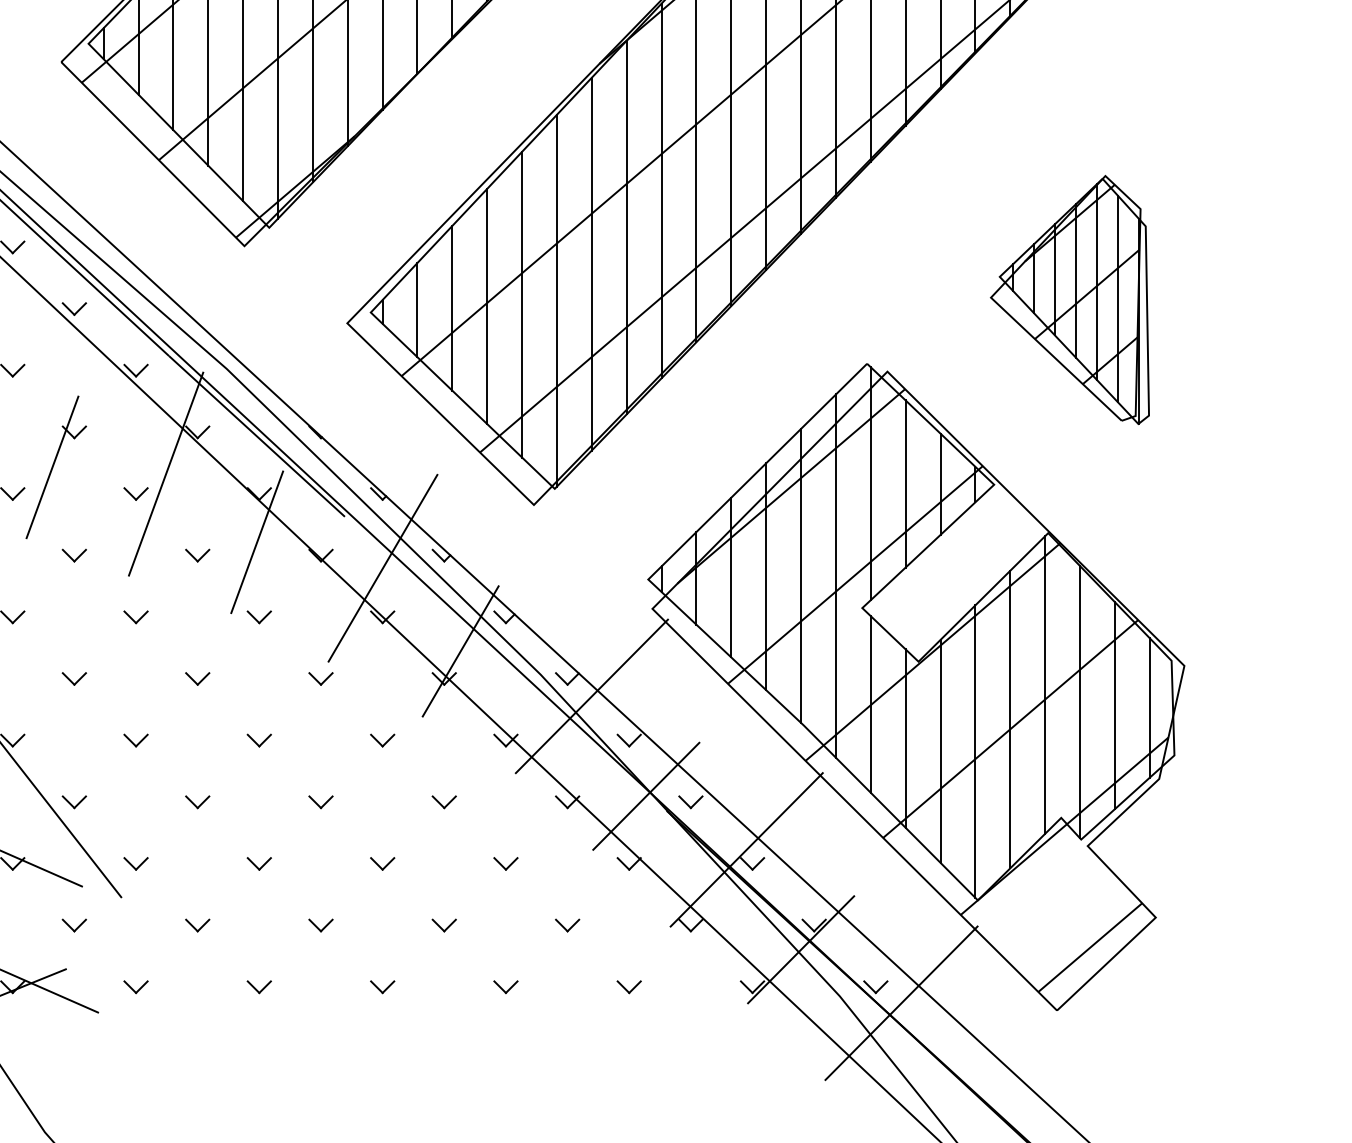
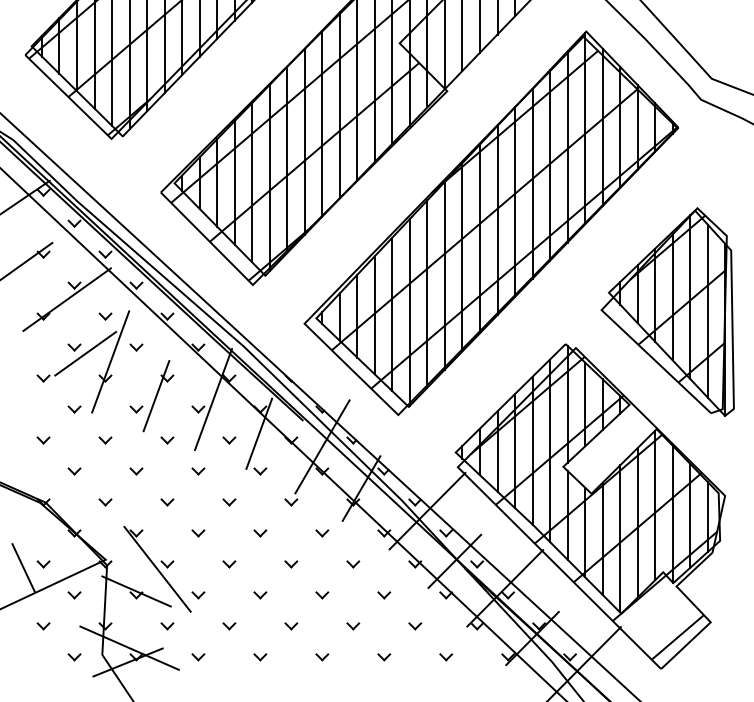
part: (1069, 298) -> (667, 311), size x1.67

